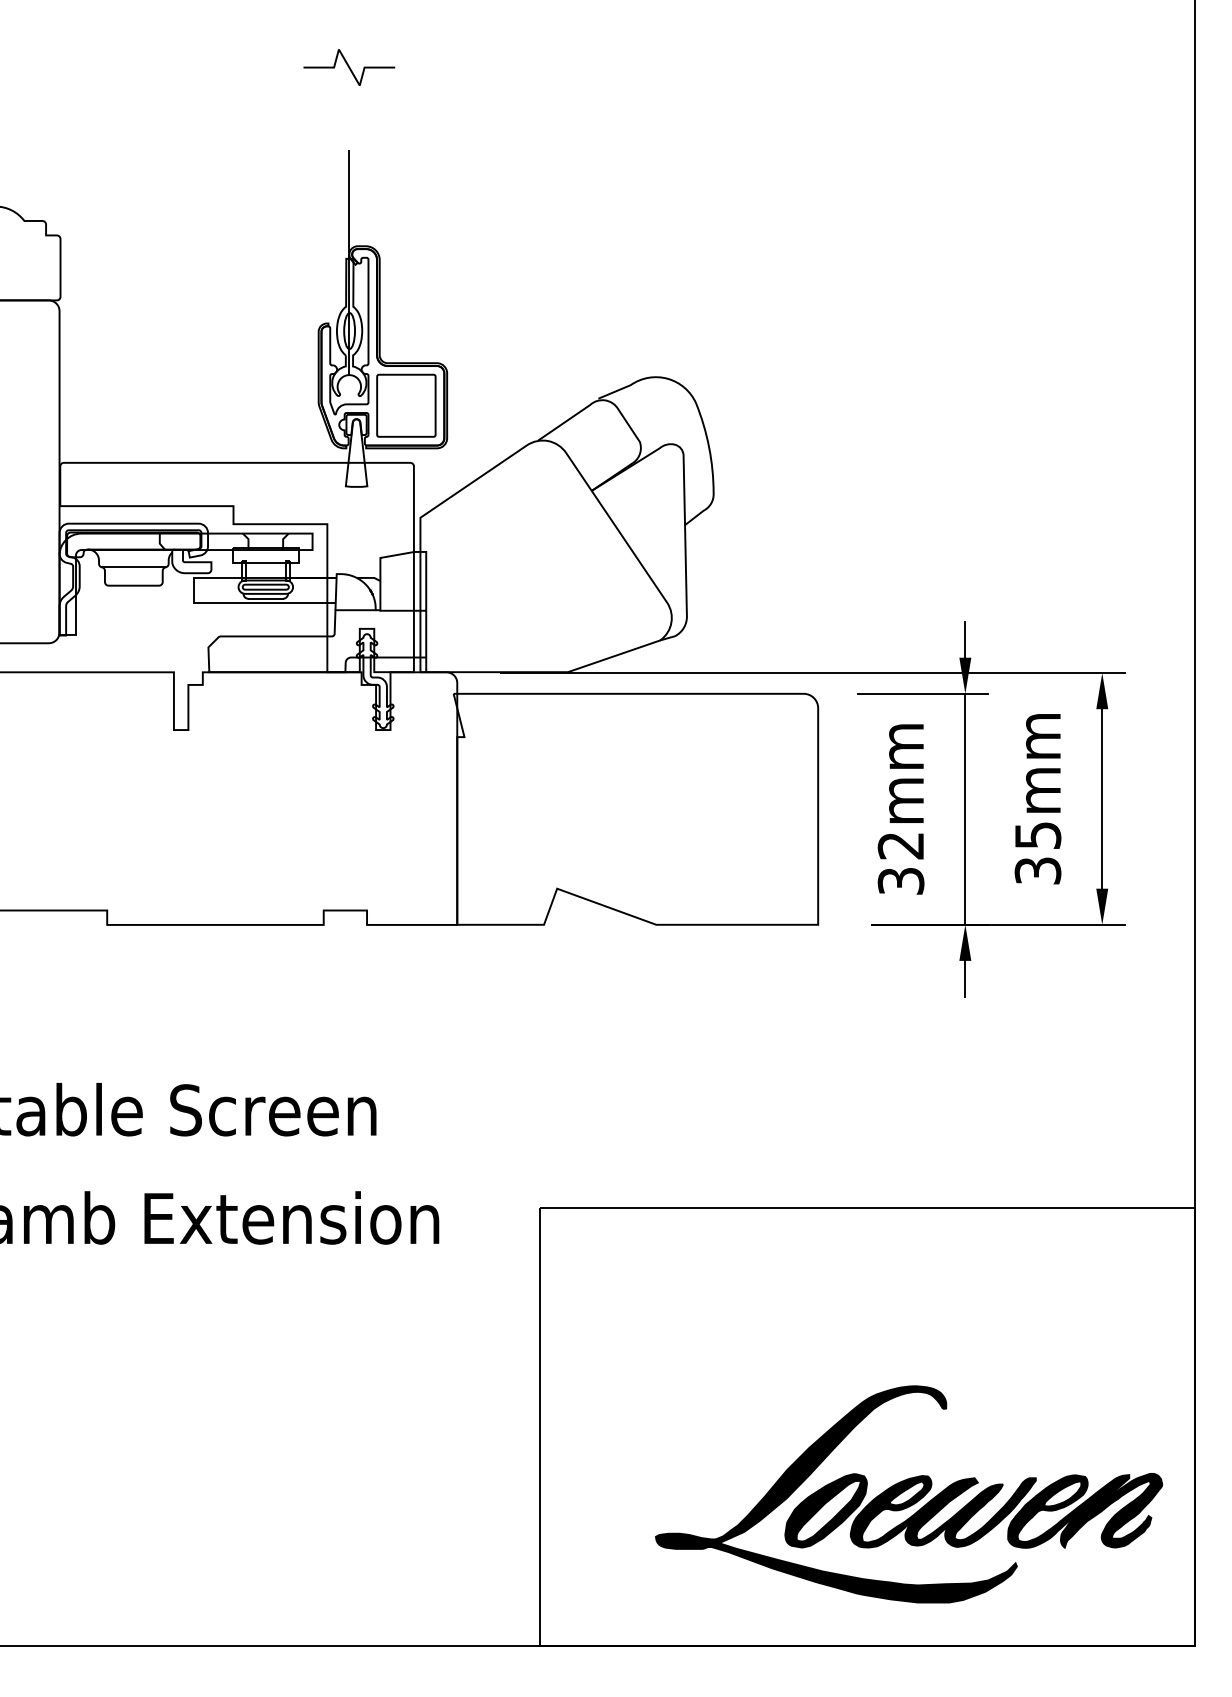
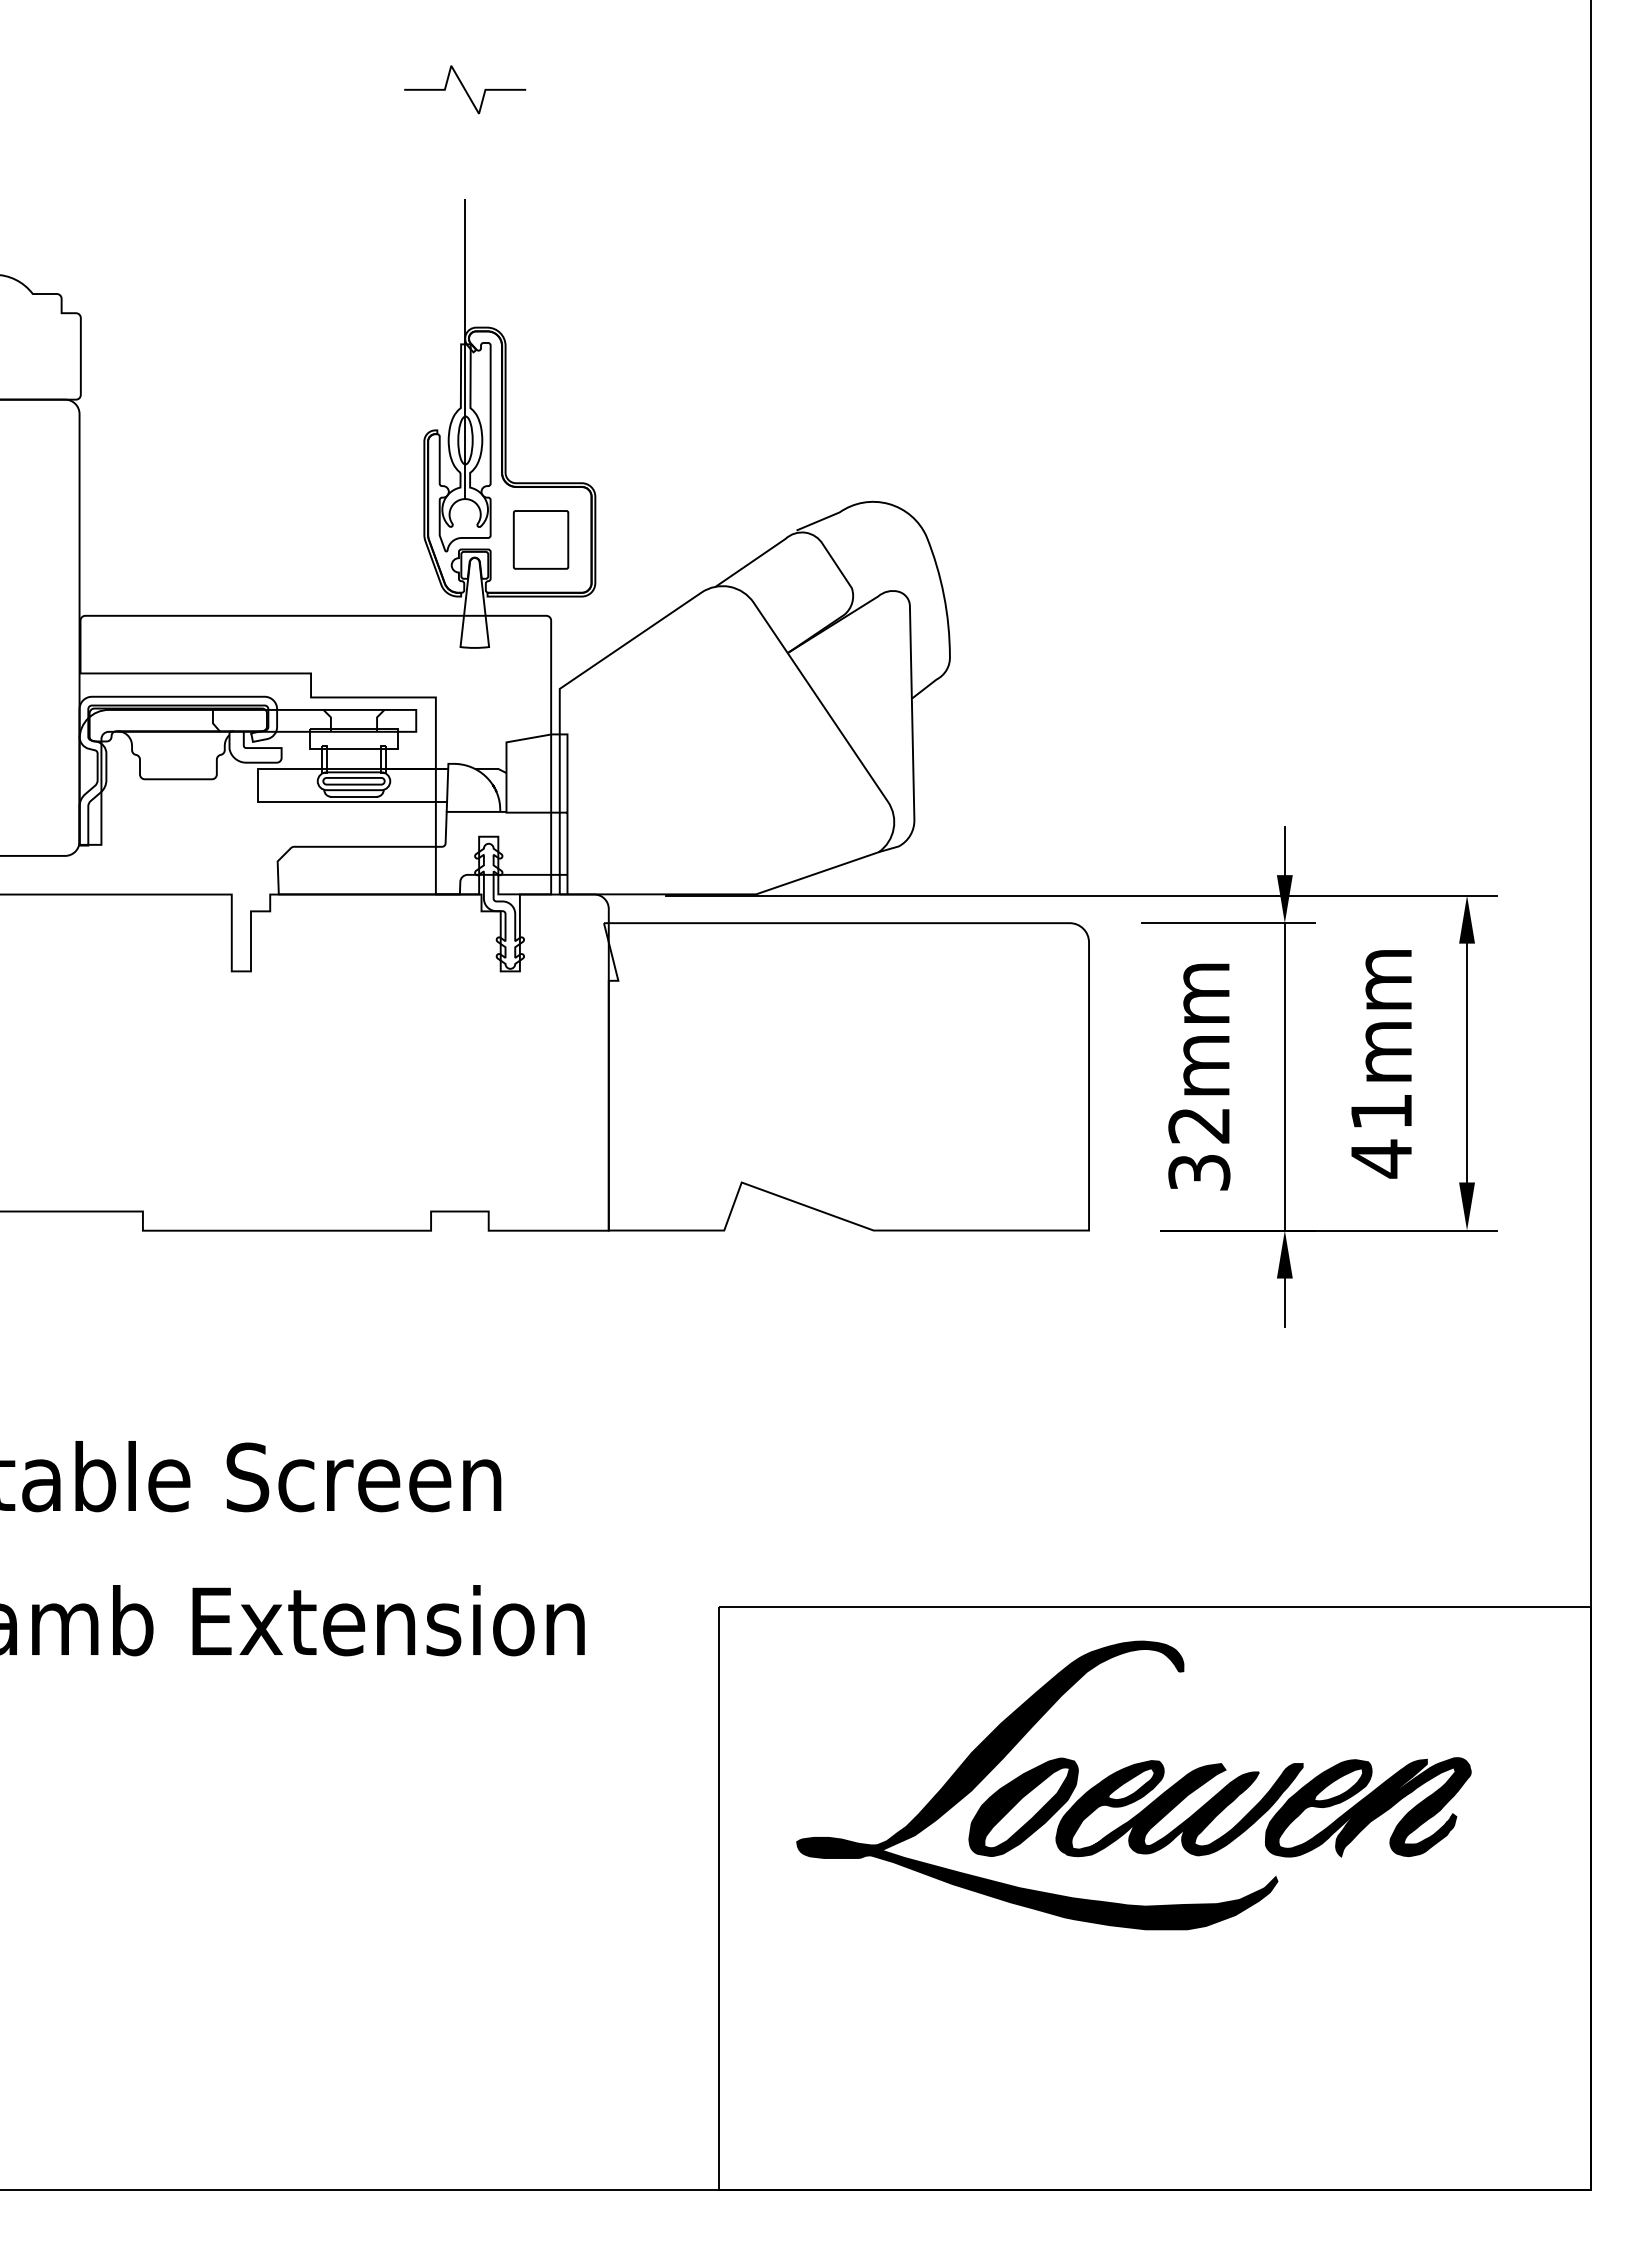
part: (405, 405) -> (540, 539), size x0.7
line: (133, 567) -> (178, 754), removed
text: (1037, 854) -> (1381, 1136), 35mm -> 41mm
part: (908, 1494) -> (1133, 1785), moved

